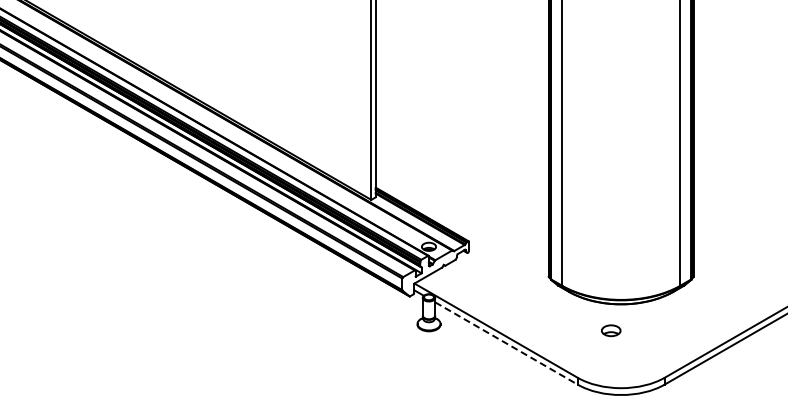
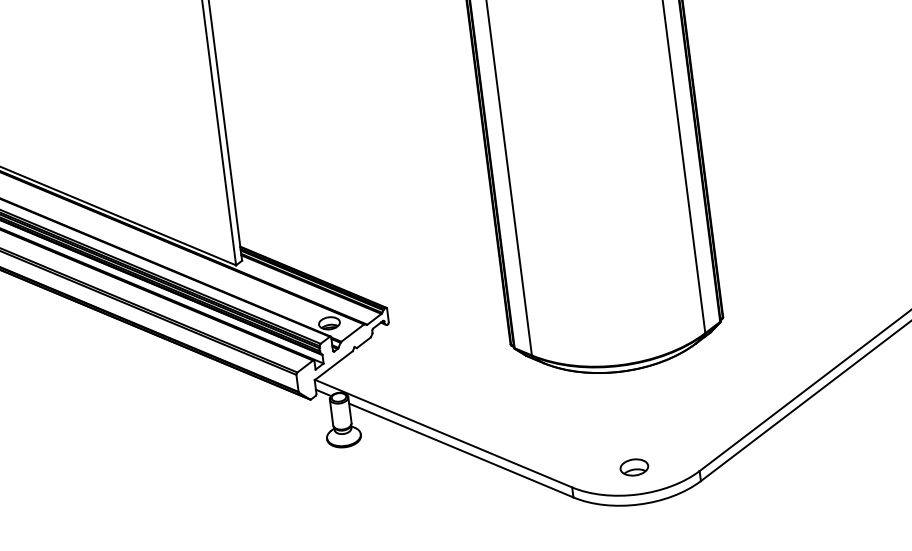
part: (611, 330) -> (634, 467), moved
line: (506, 343) -> (461, 450), dashed -> solid

